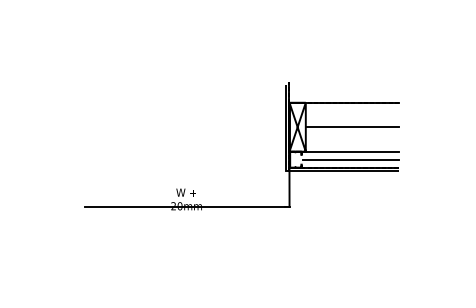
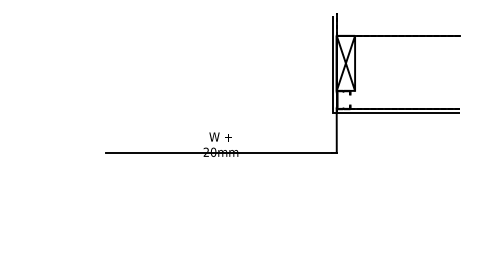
line: (351, 127) -> (406, 63), removed
line: (343, 151) -> (397, 90), removed
line: (350, 159) -> (405, 99), removed

